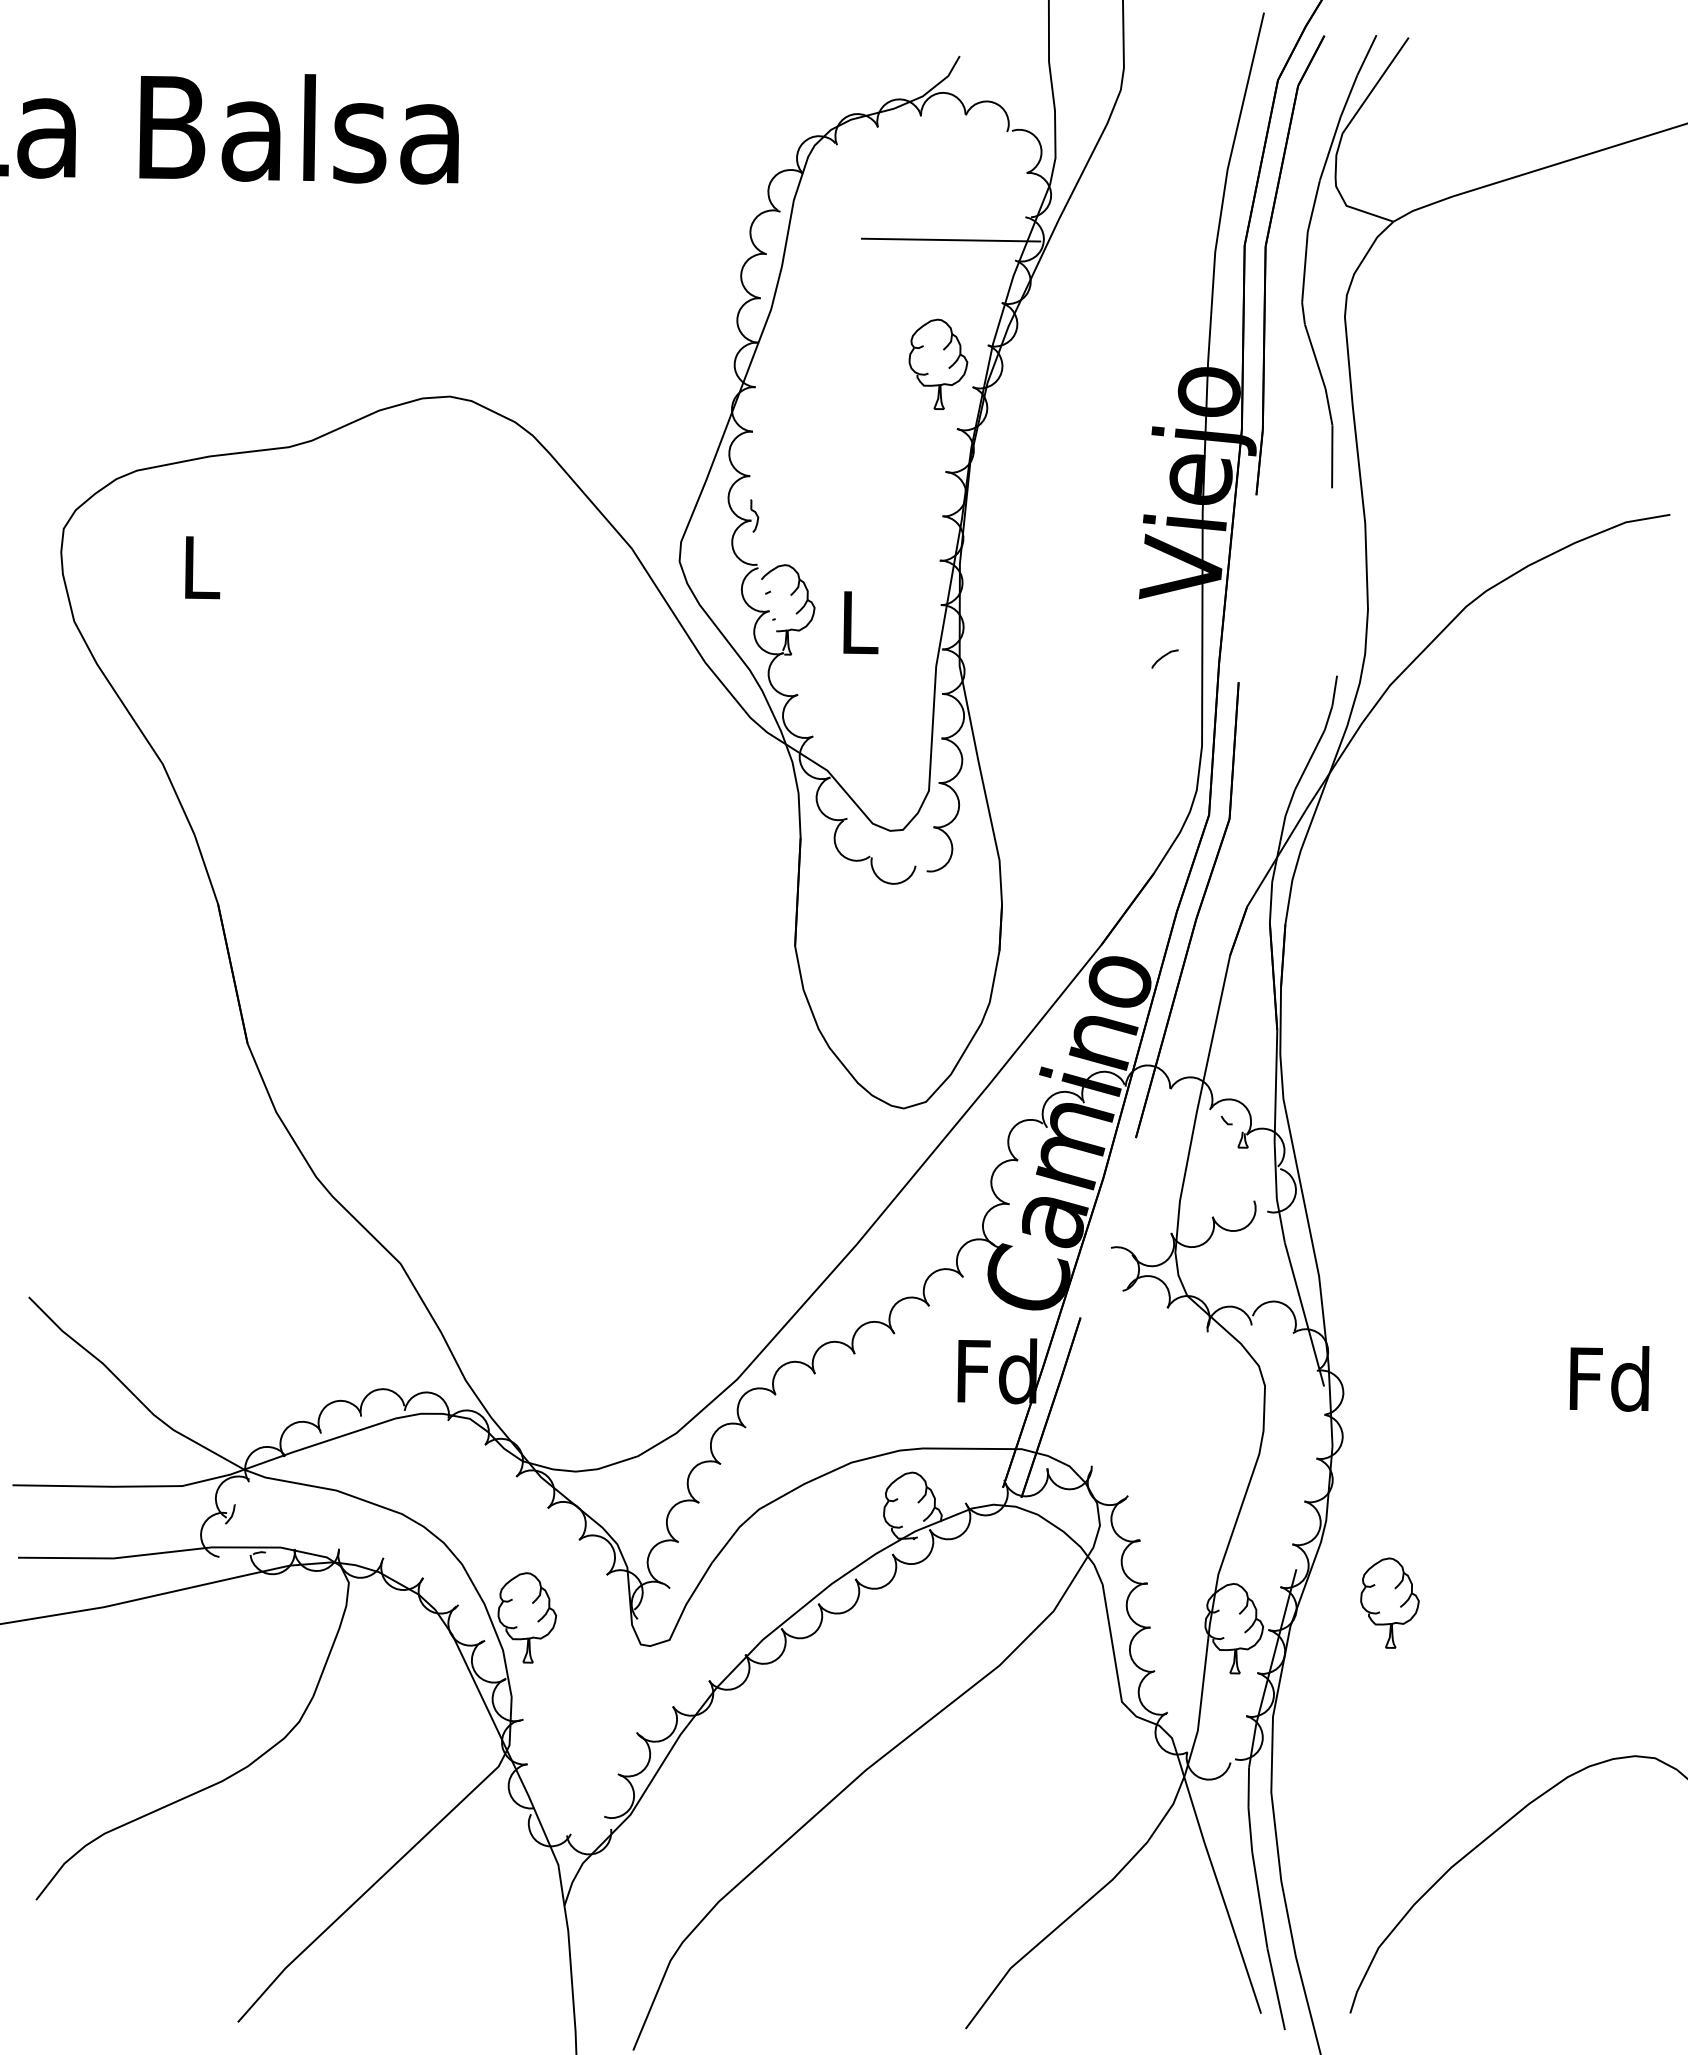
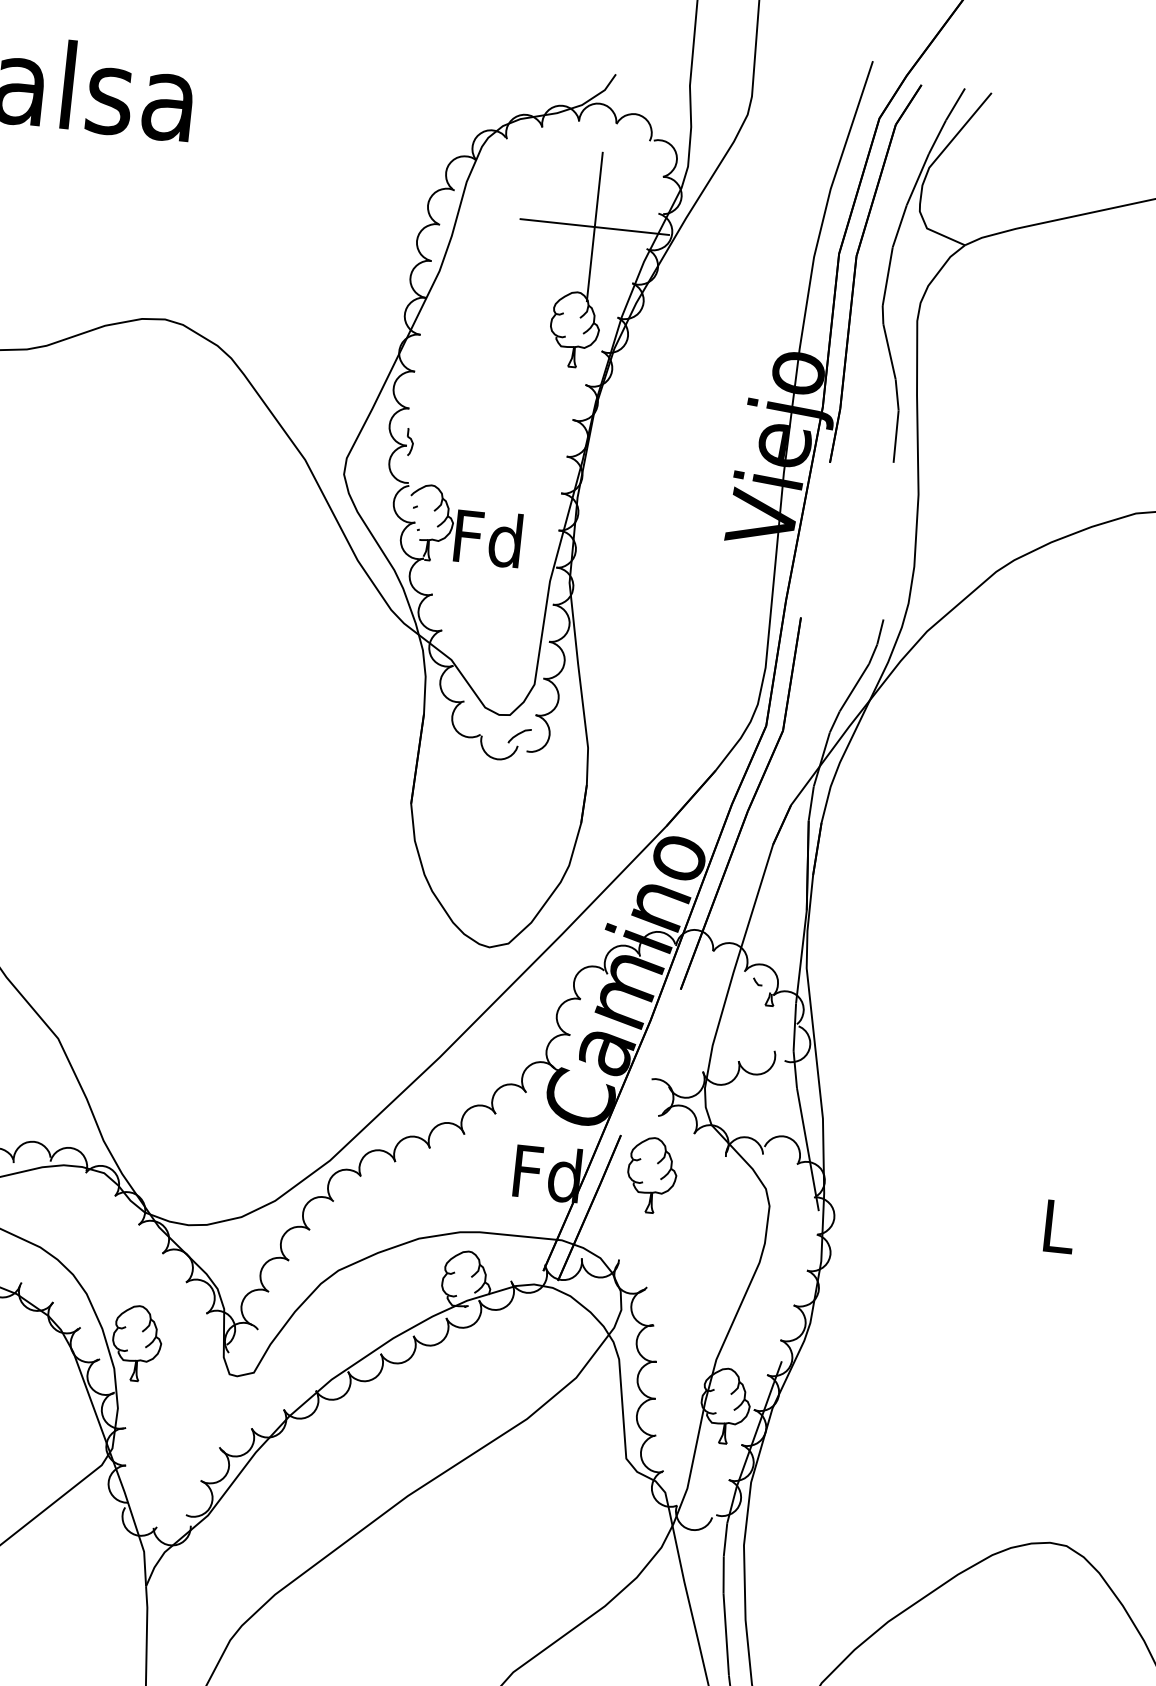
line: (950, 239) -> (594, 226), added
text: (857, 622) -> (487, 538), L -> Fd
curve: (1163, 657) -> (518, 734), moved
text: (1609, 1378) -> (1057, 1226), Fd -> L
part: (1389, 1602) -> (651, 1174), moved

